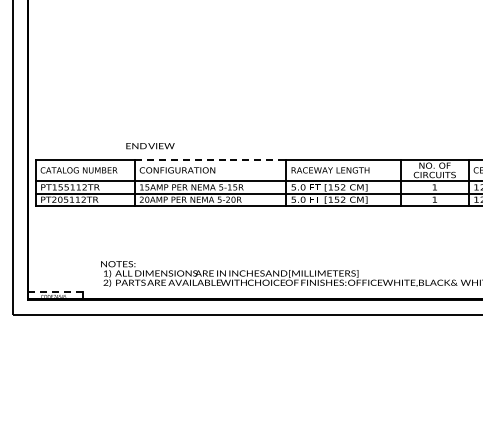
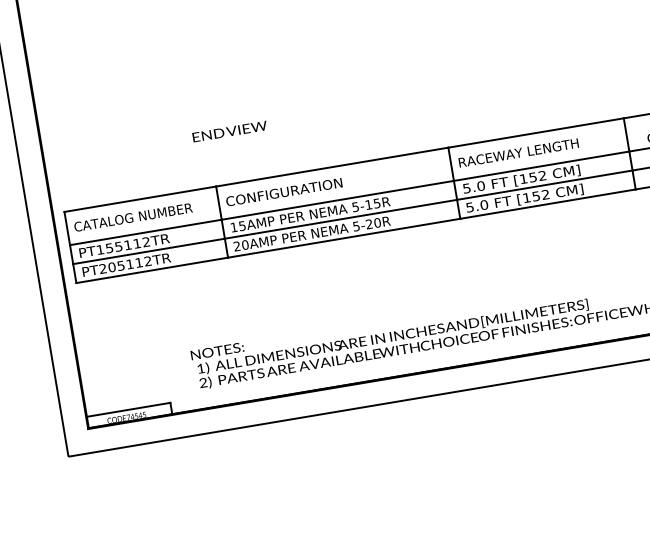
text: (150, 146) -> (230, 132), moved
line: (210, 159) -> (332, 167), dashed -> solid
line: (56, 291) -> (129, 408), dashed -> solid

